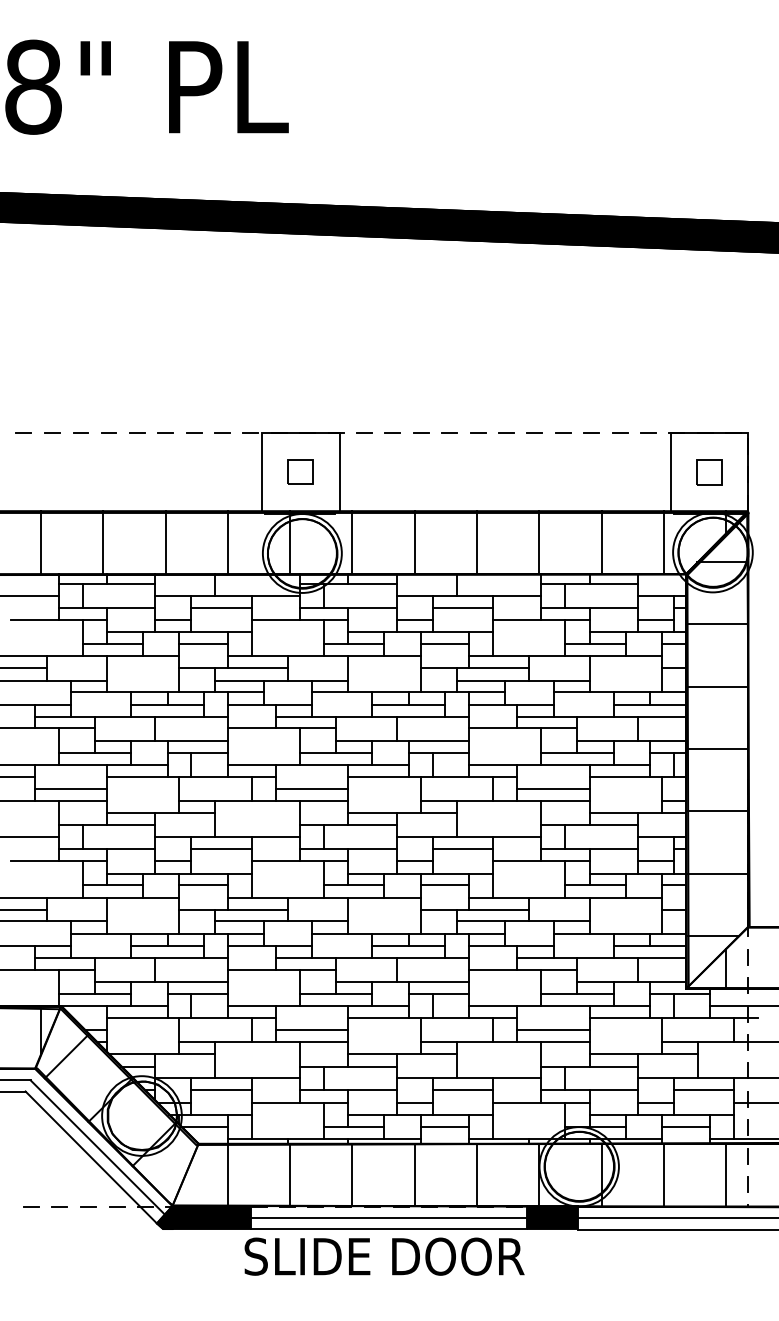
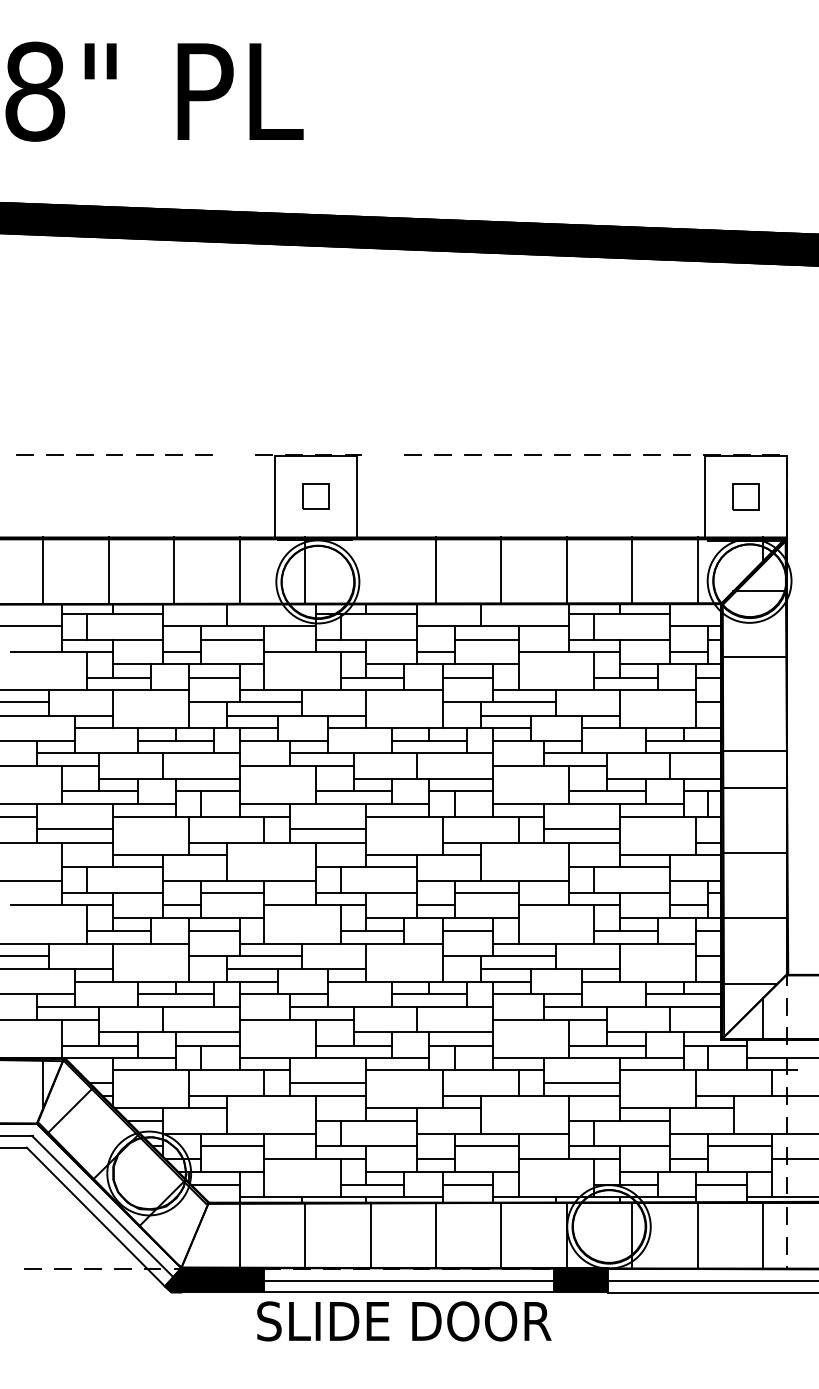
line: (222, 432) -> (233, 454), removed
line: (364, 432) -> (383, 454), removed
line: (352, 542) -> (370, 570), removed
line: (717, 686) -> (754, 751), moved

